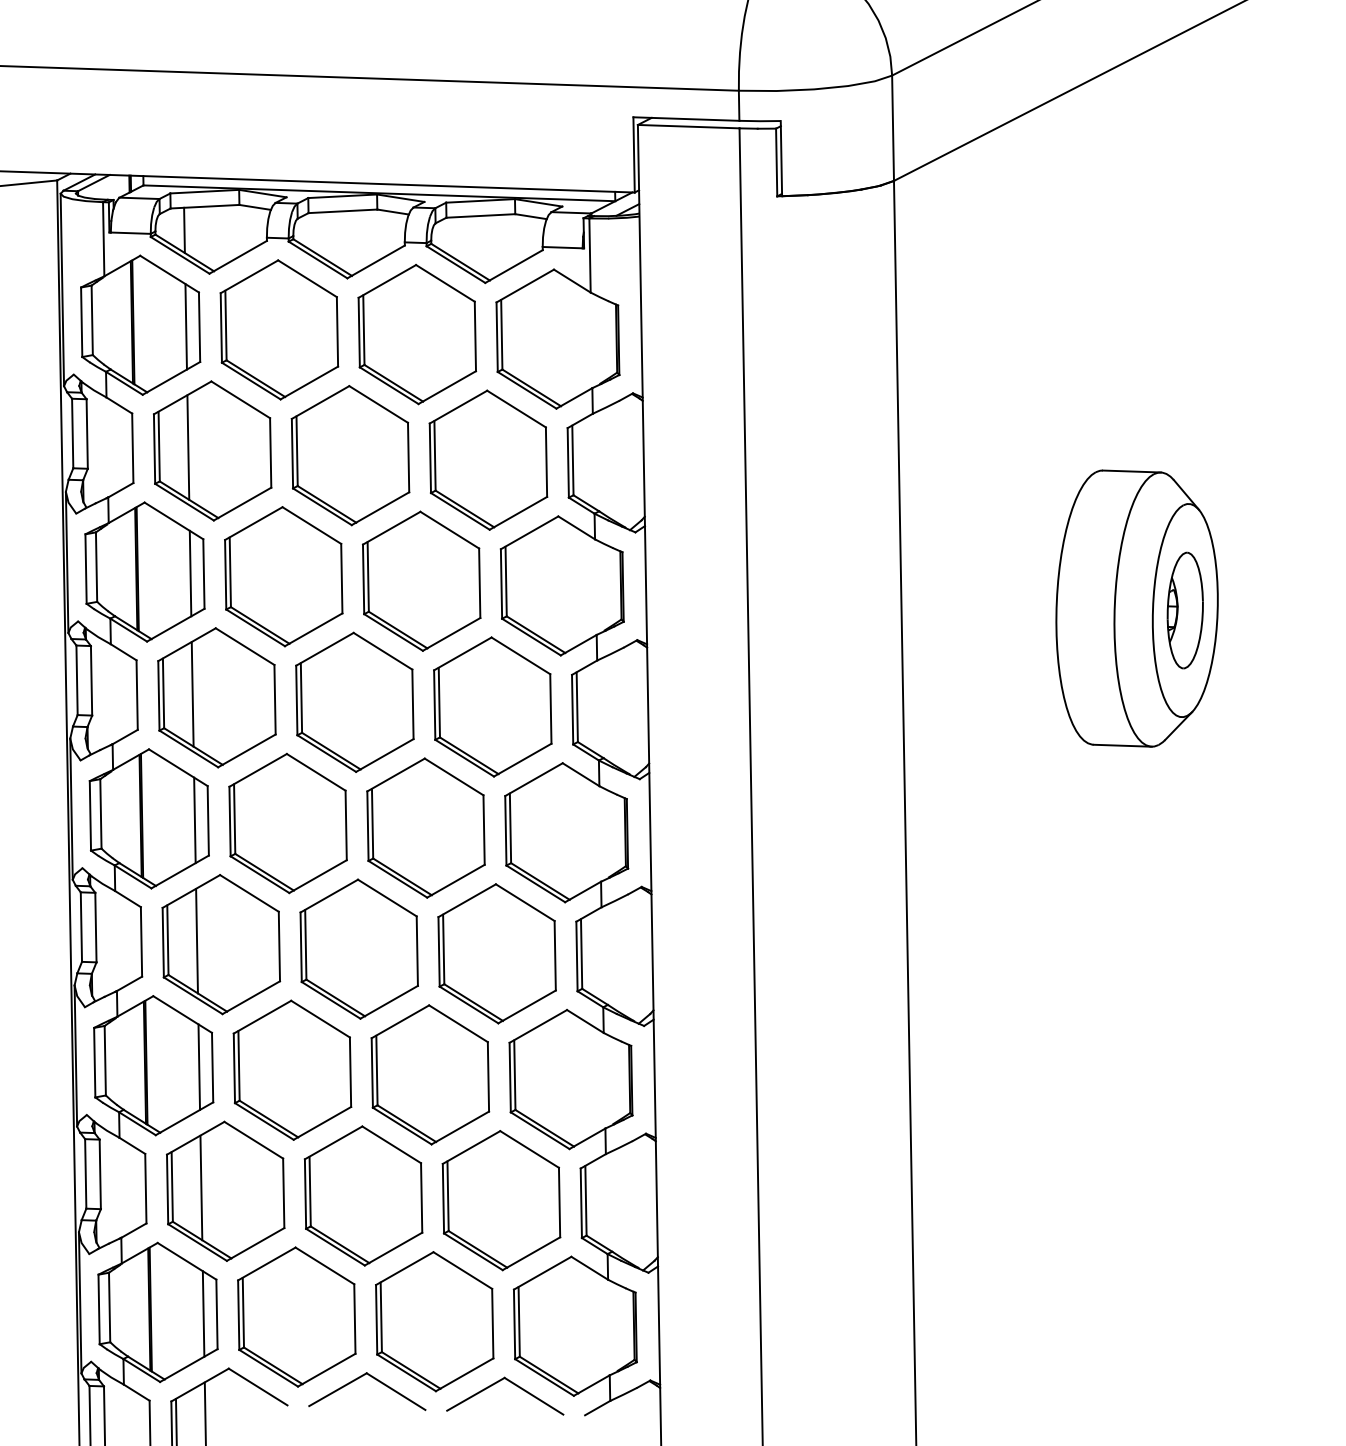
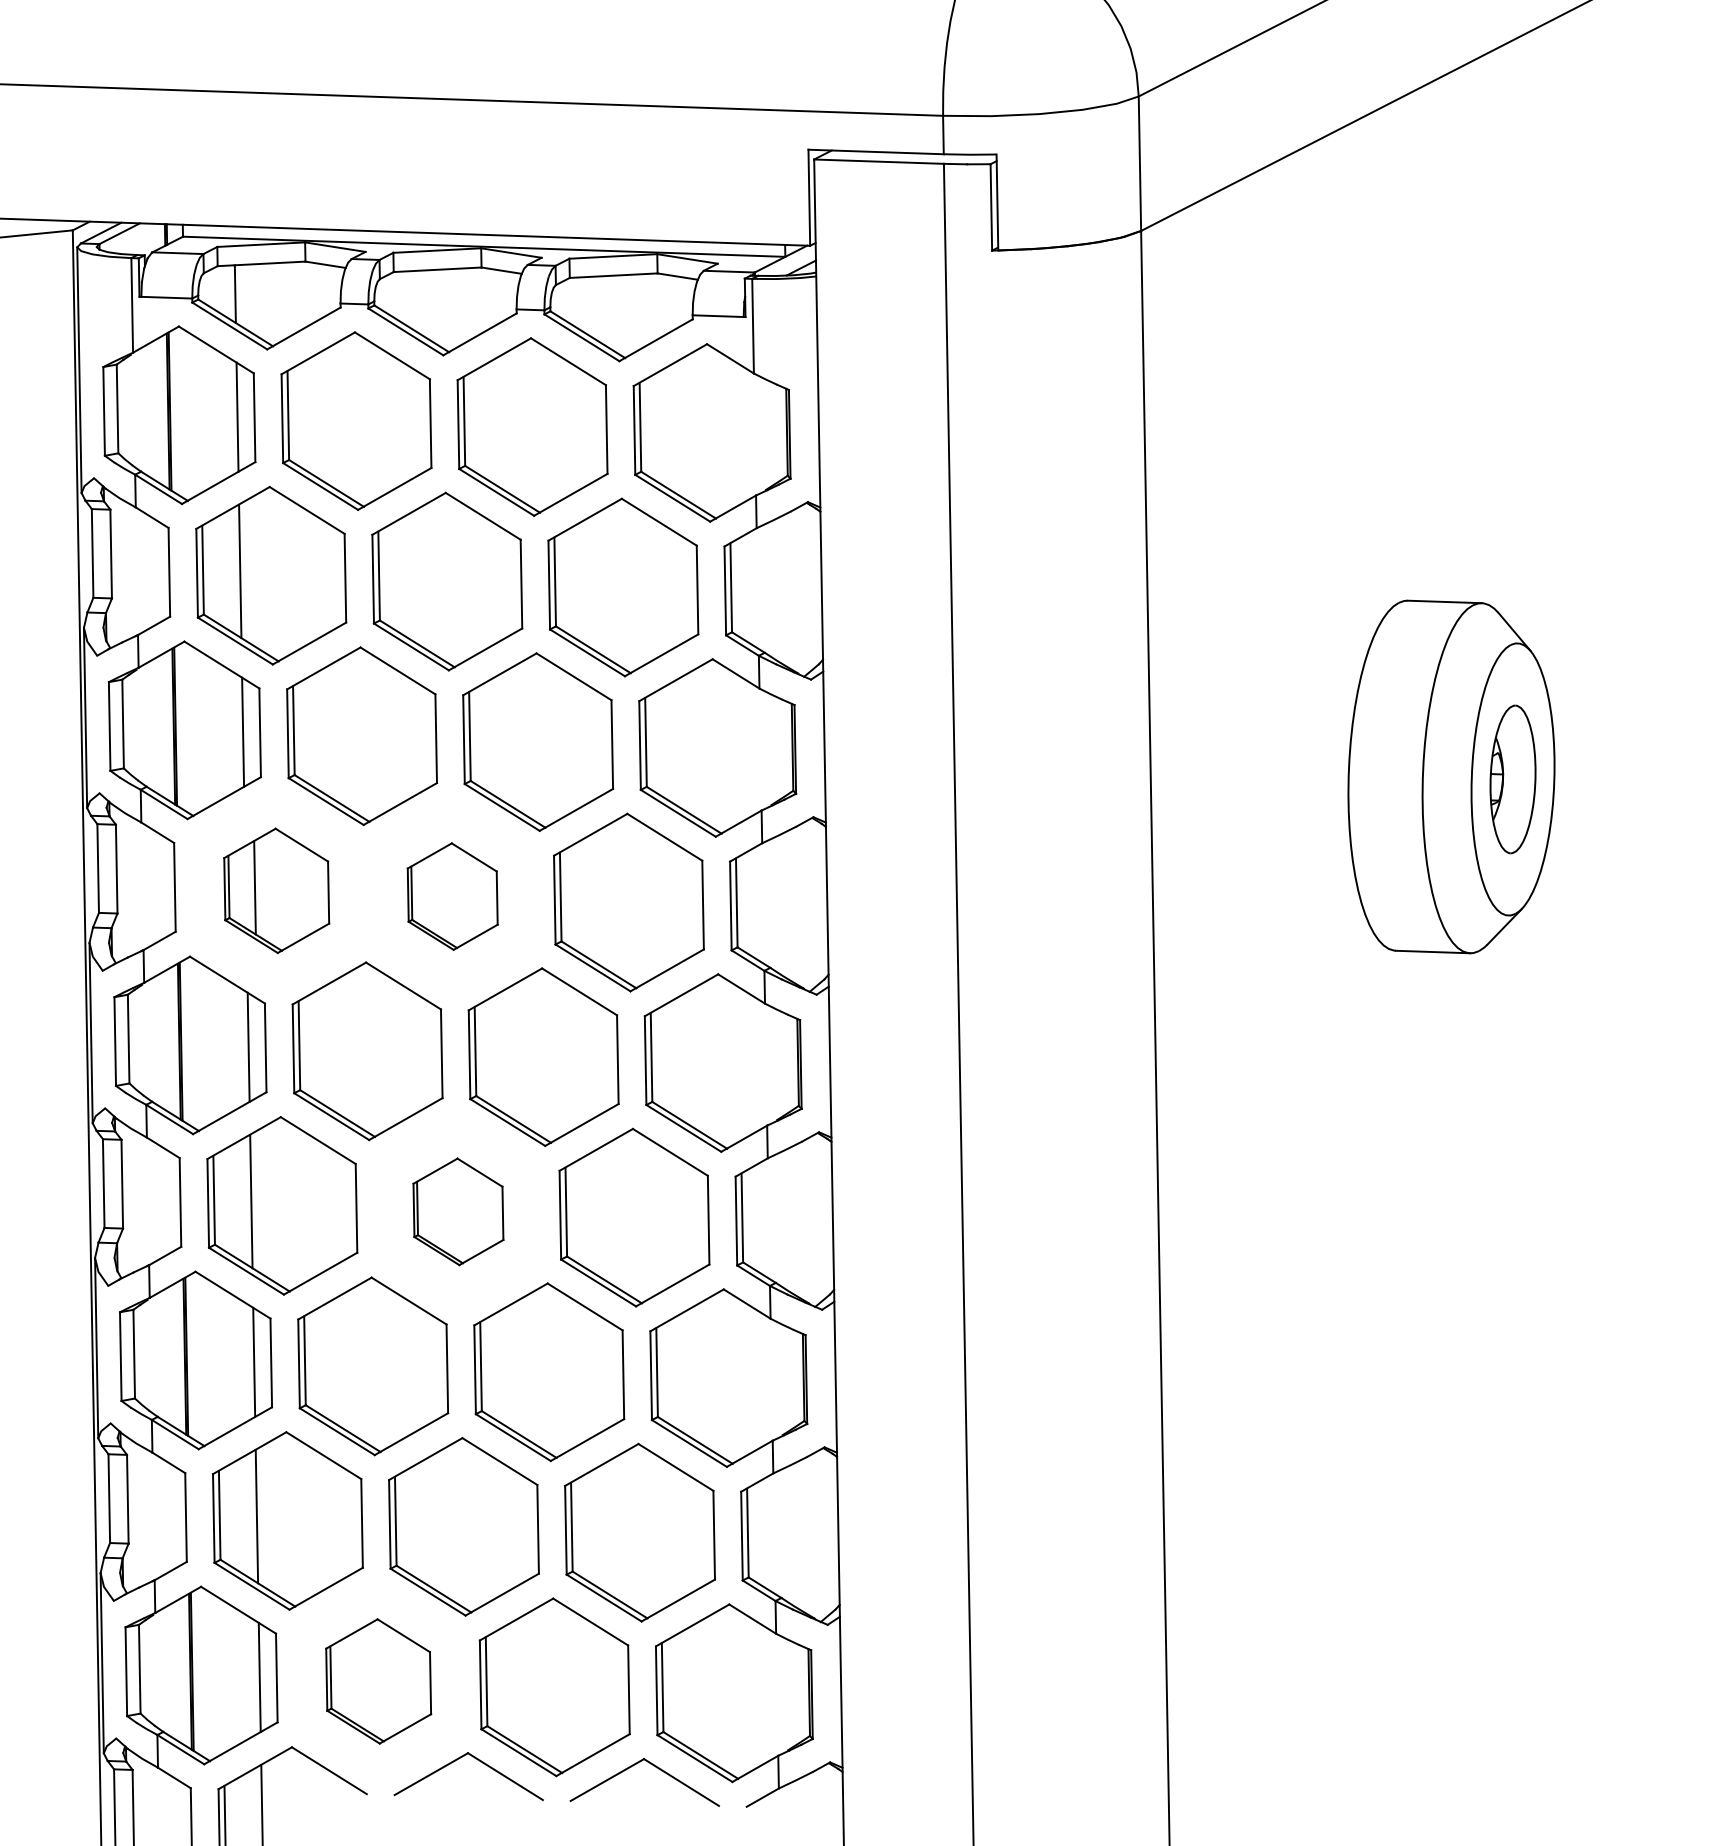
part: (216, 697) -> (276, 890), size x0.7
part: (354, 702) -> (452, 896), size x0.6
part: (359, 948) -> (458, 1211), size x0.6
part: (296, 1317) -> (378, 1681), size x0.7

